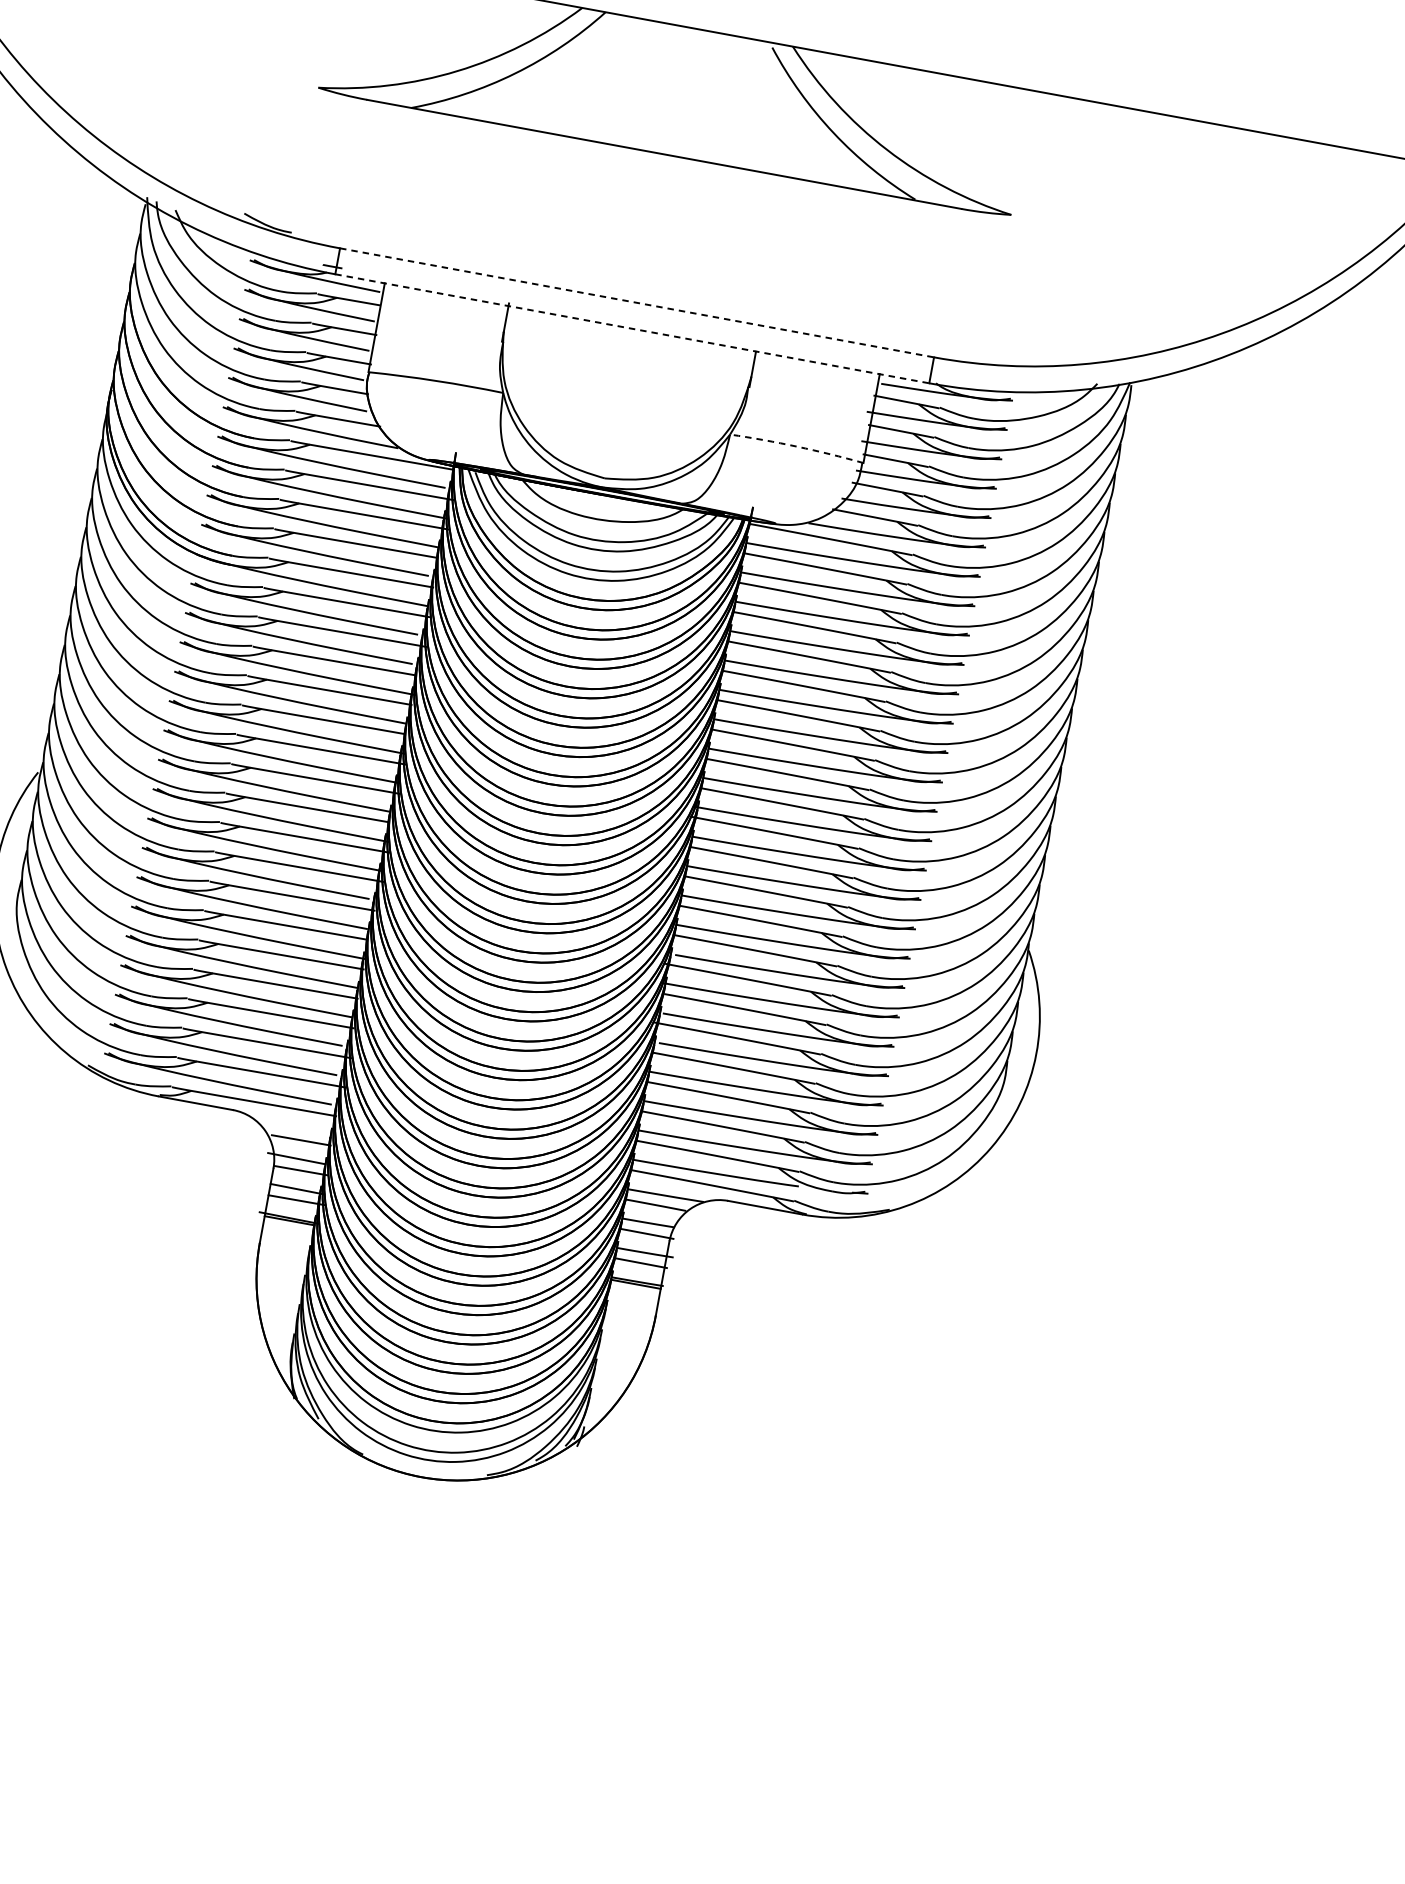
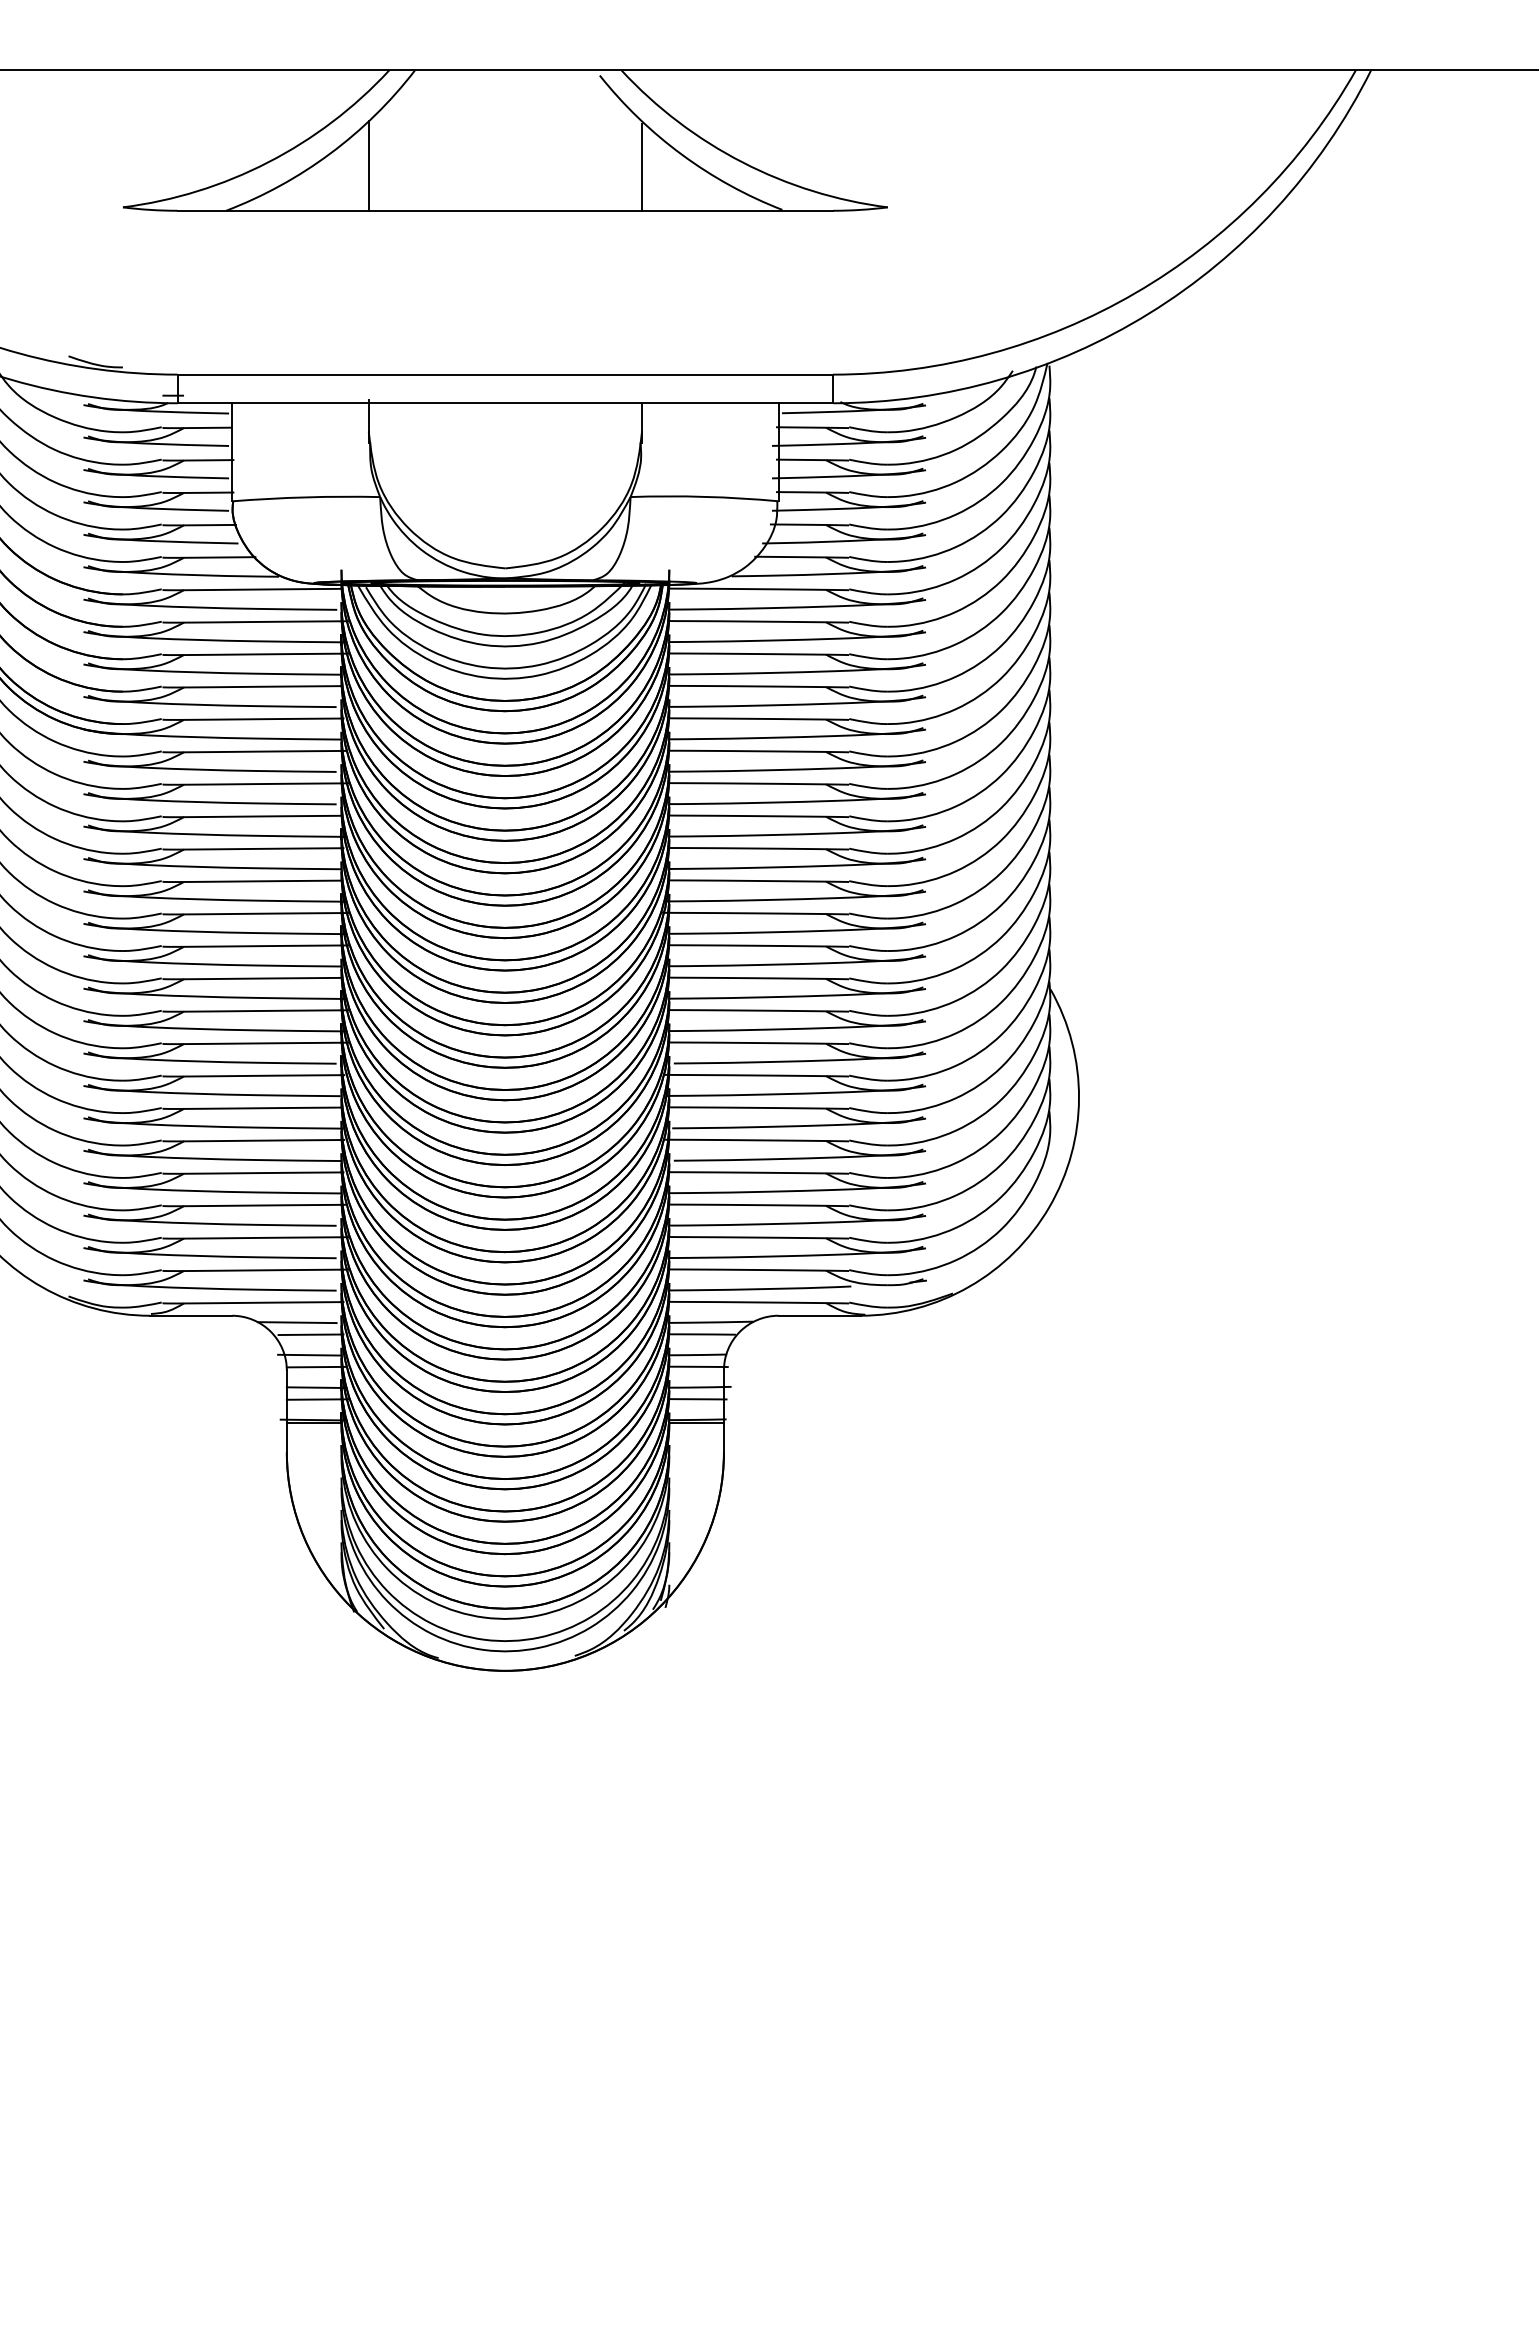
line: (547, 90) -> (368, 165), added
line: (795, 137) -> (642, 167), added
line: (637, 302) -> (505, 374), dashed -> solid
line: (632, 329) -> (505, 403), dashed -> solid
arc: (797, 446) -> (704, 496), dashed -> solid
line: (290, 1126) -> (296, 1322), added

